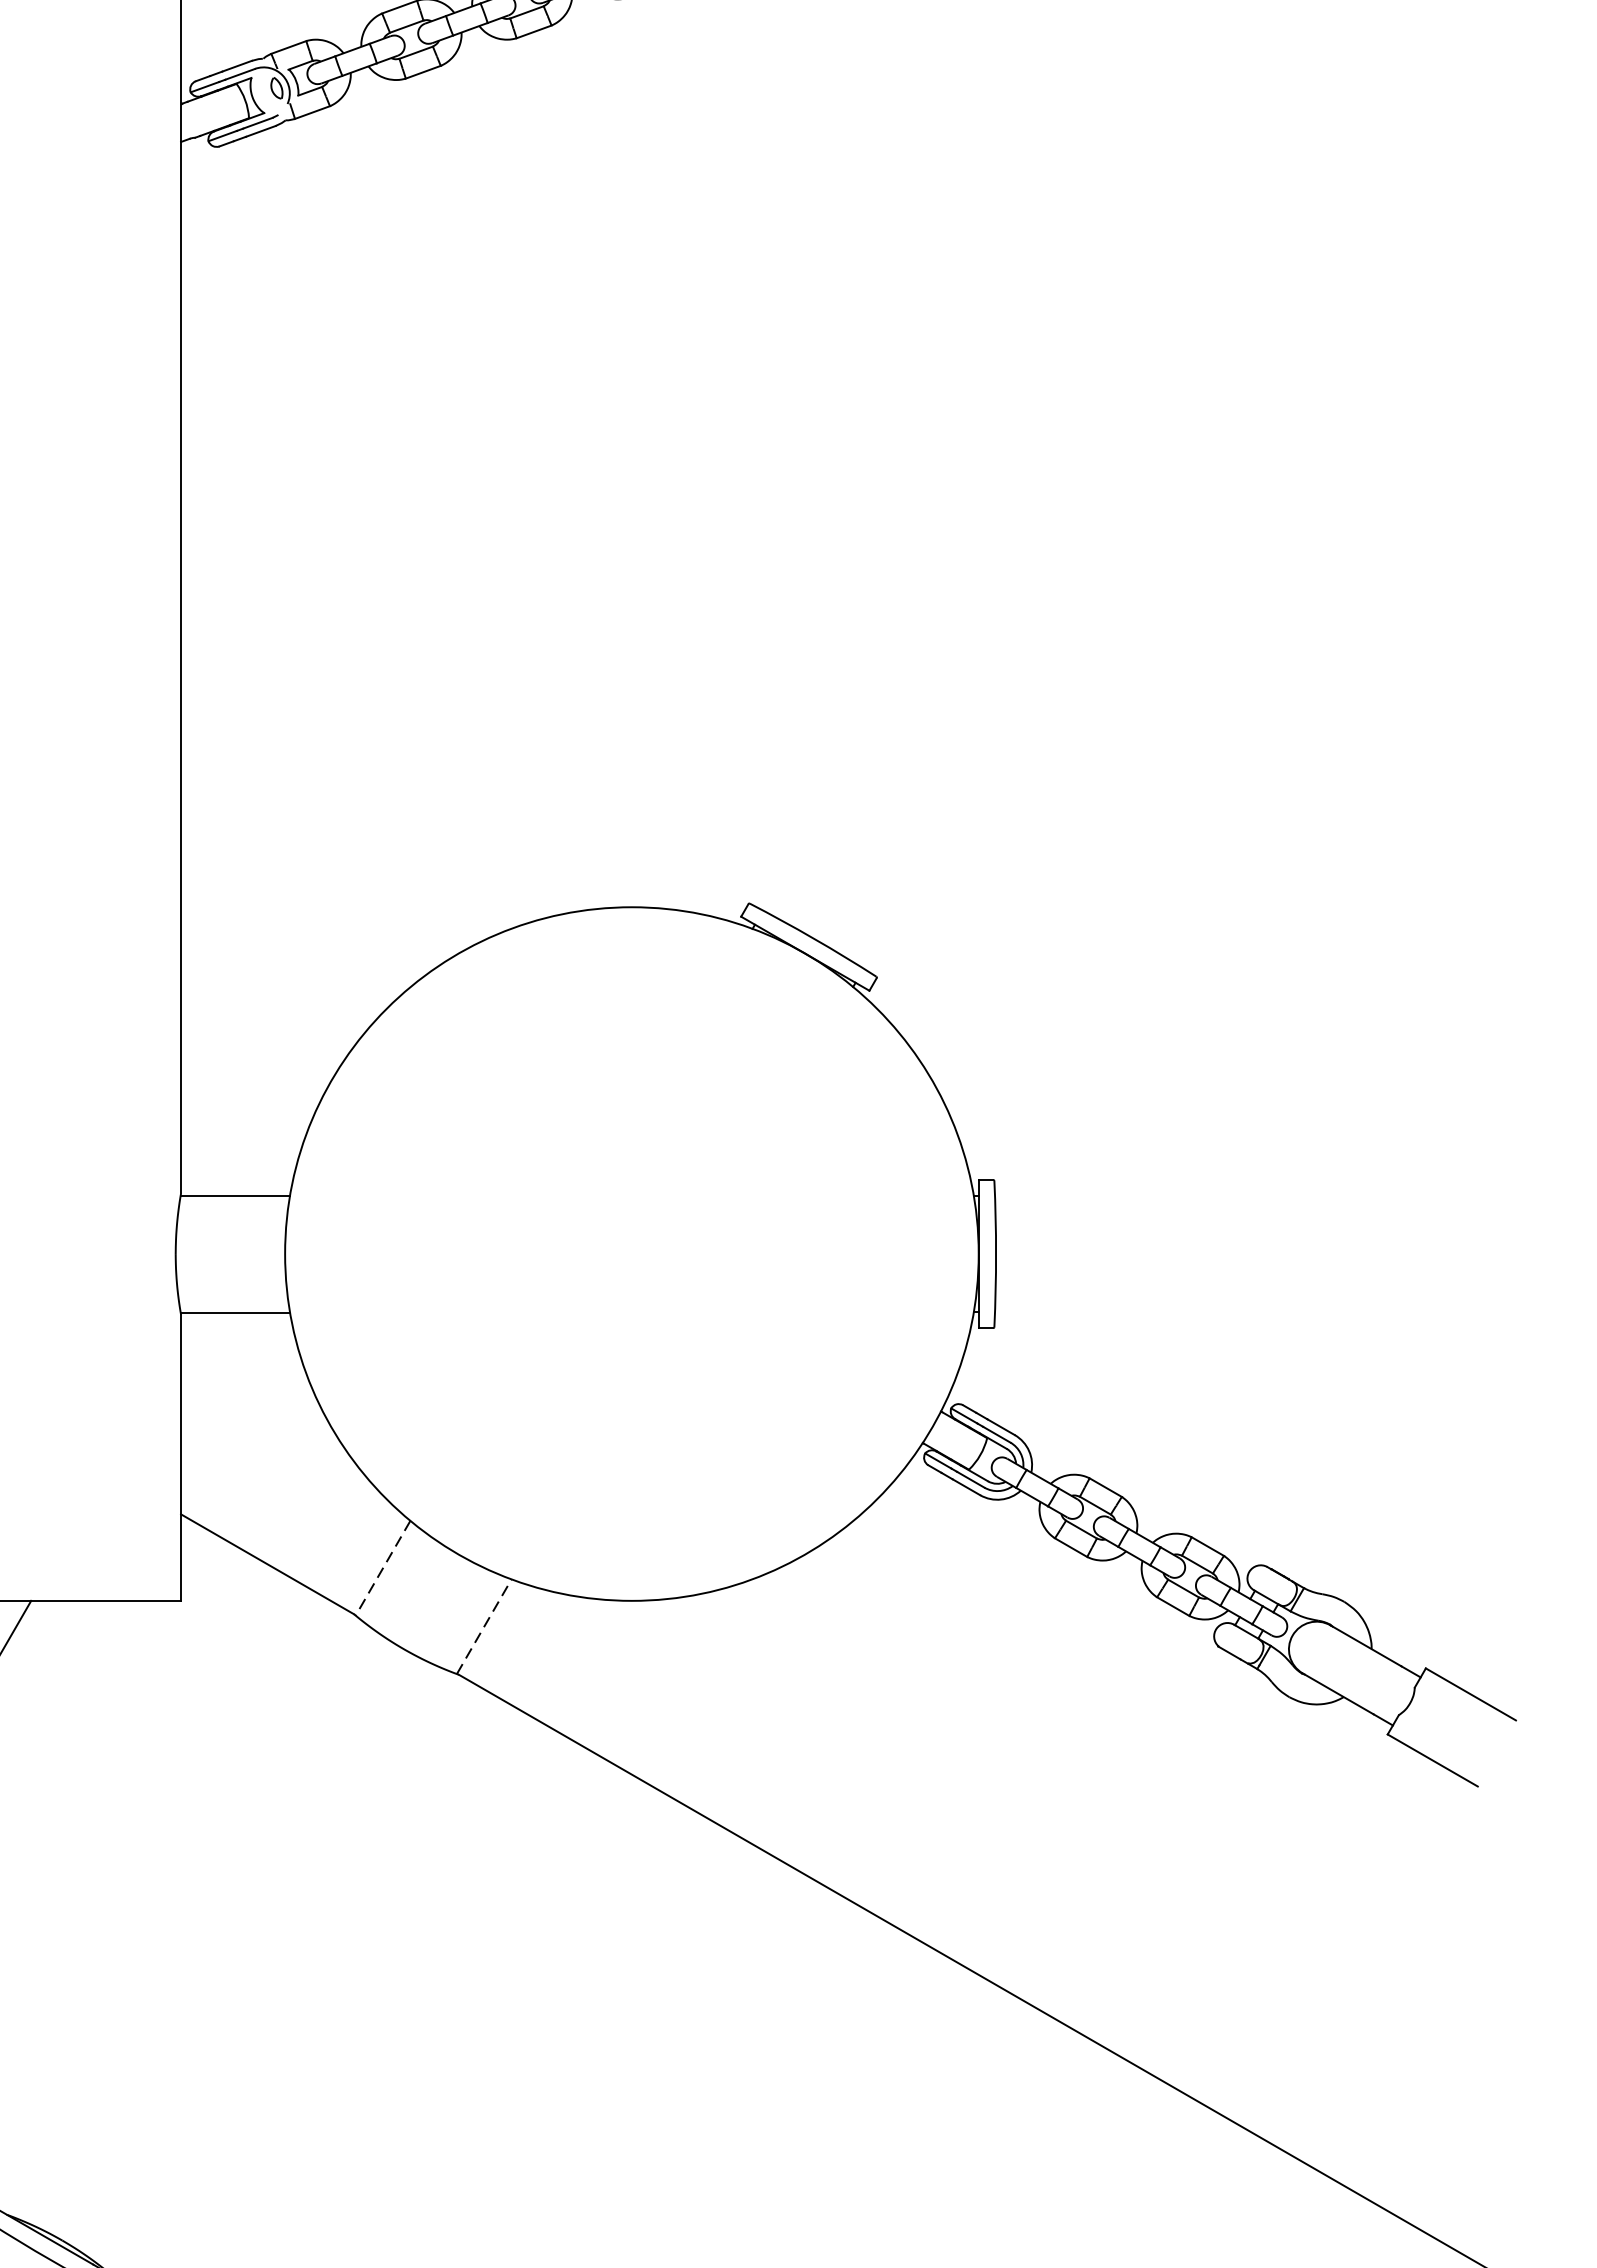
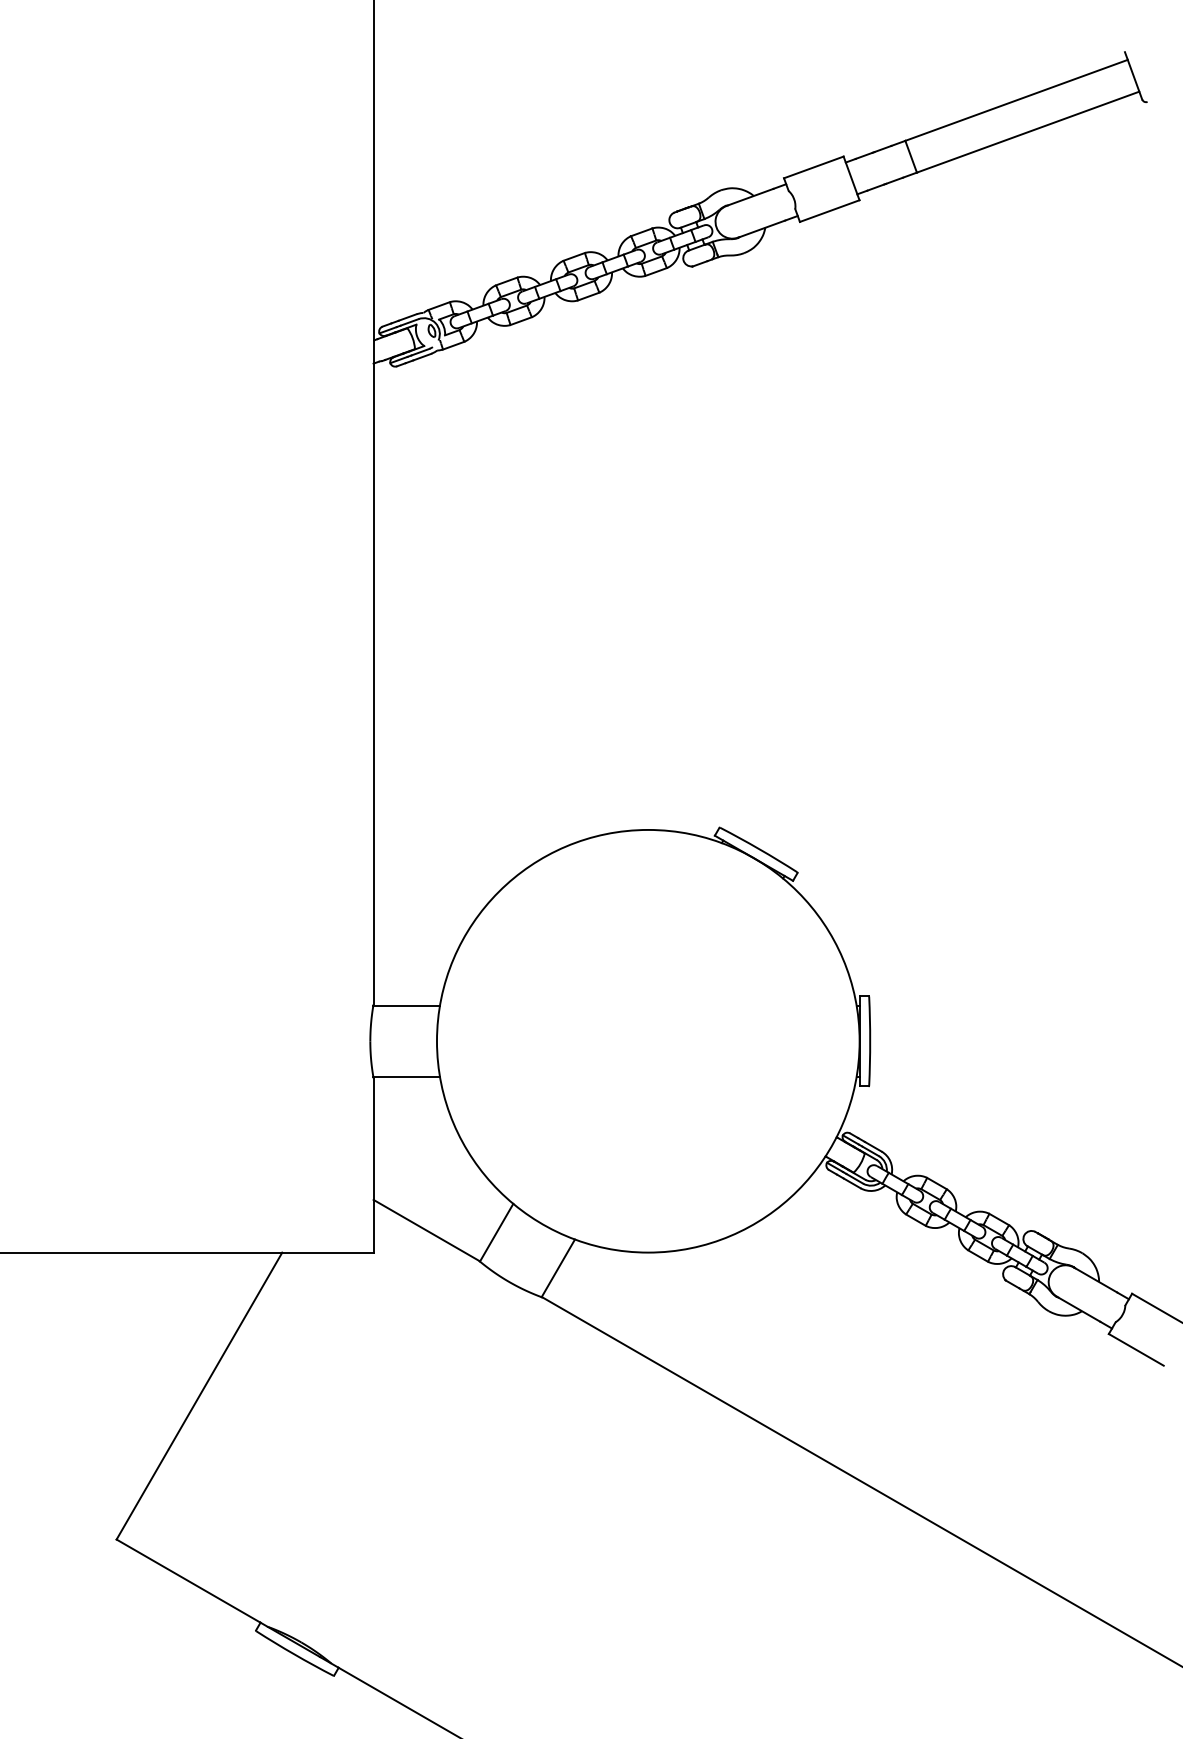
line: (382, 1569) -> (496, 1233), dashed -> solid
line: (484, 1625) -> (558, 1267), dashed -> solid

